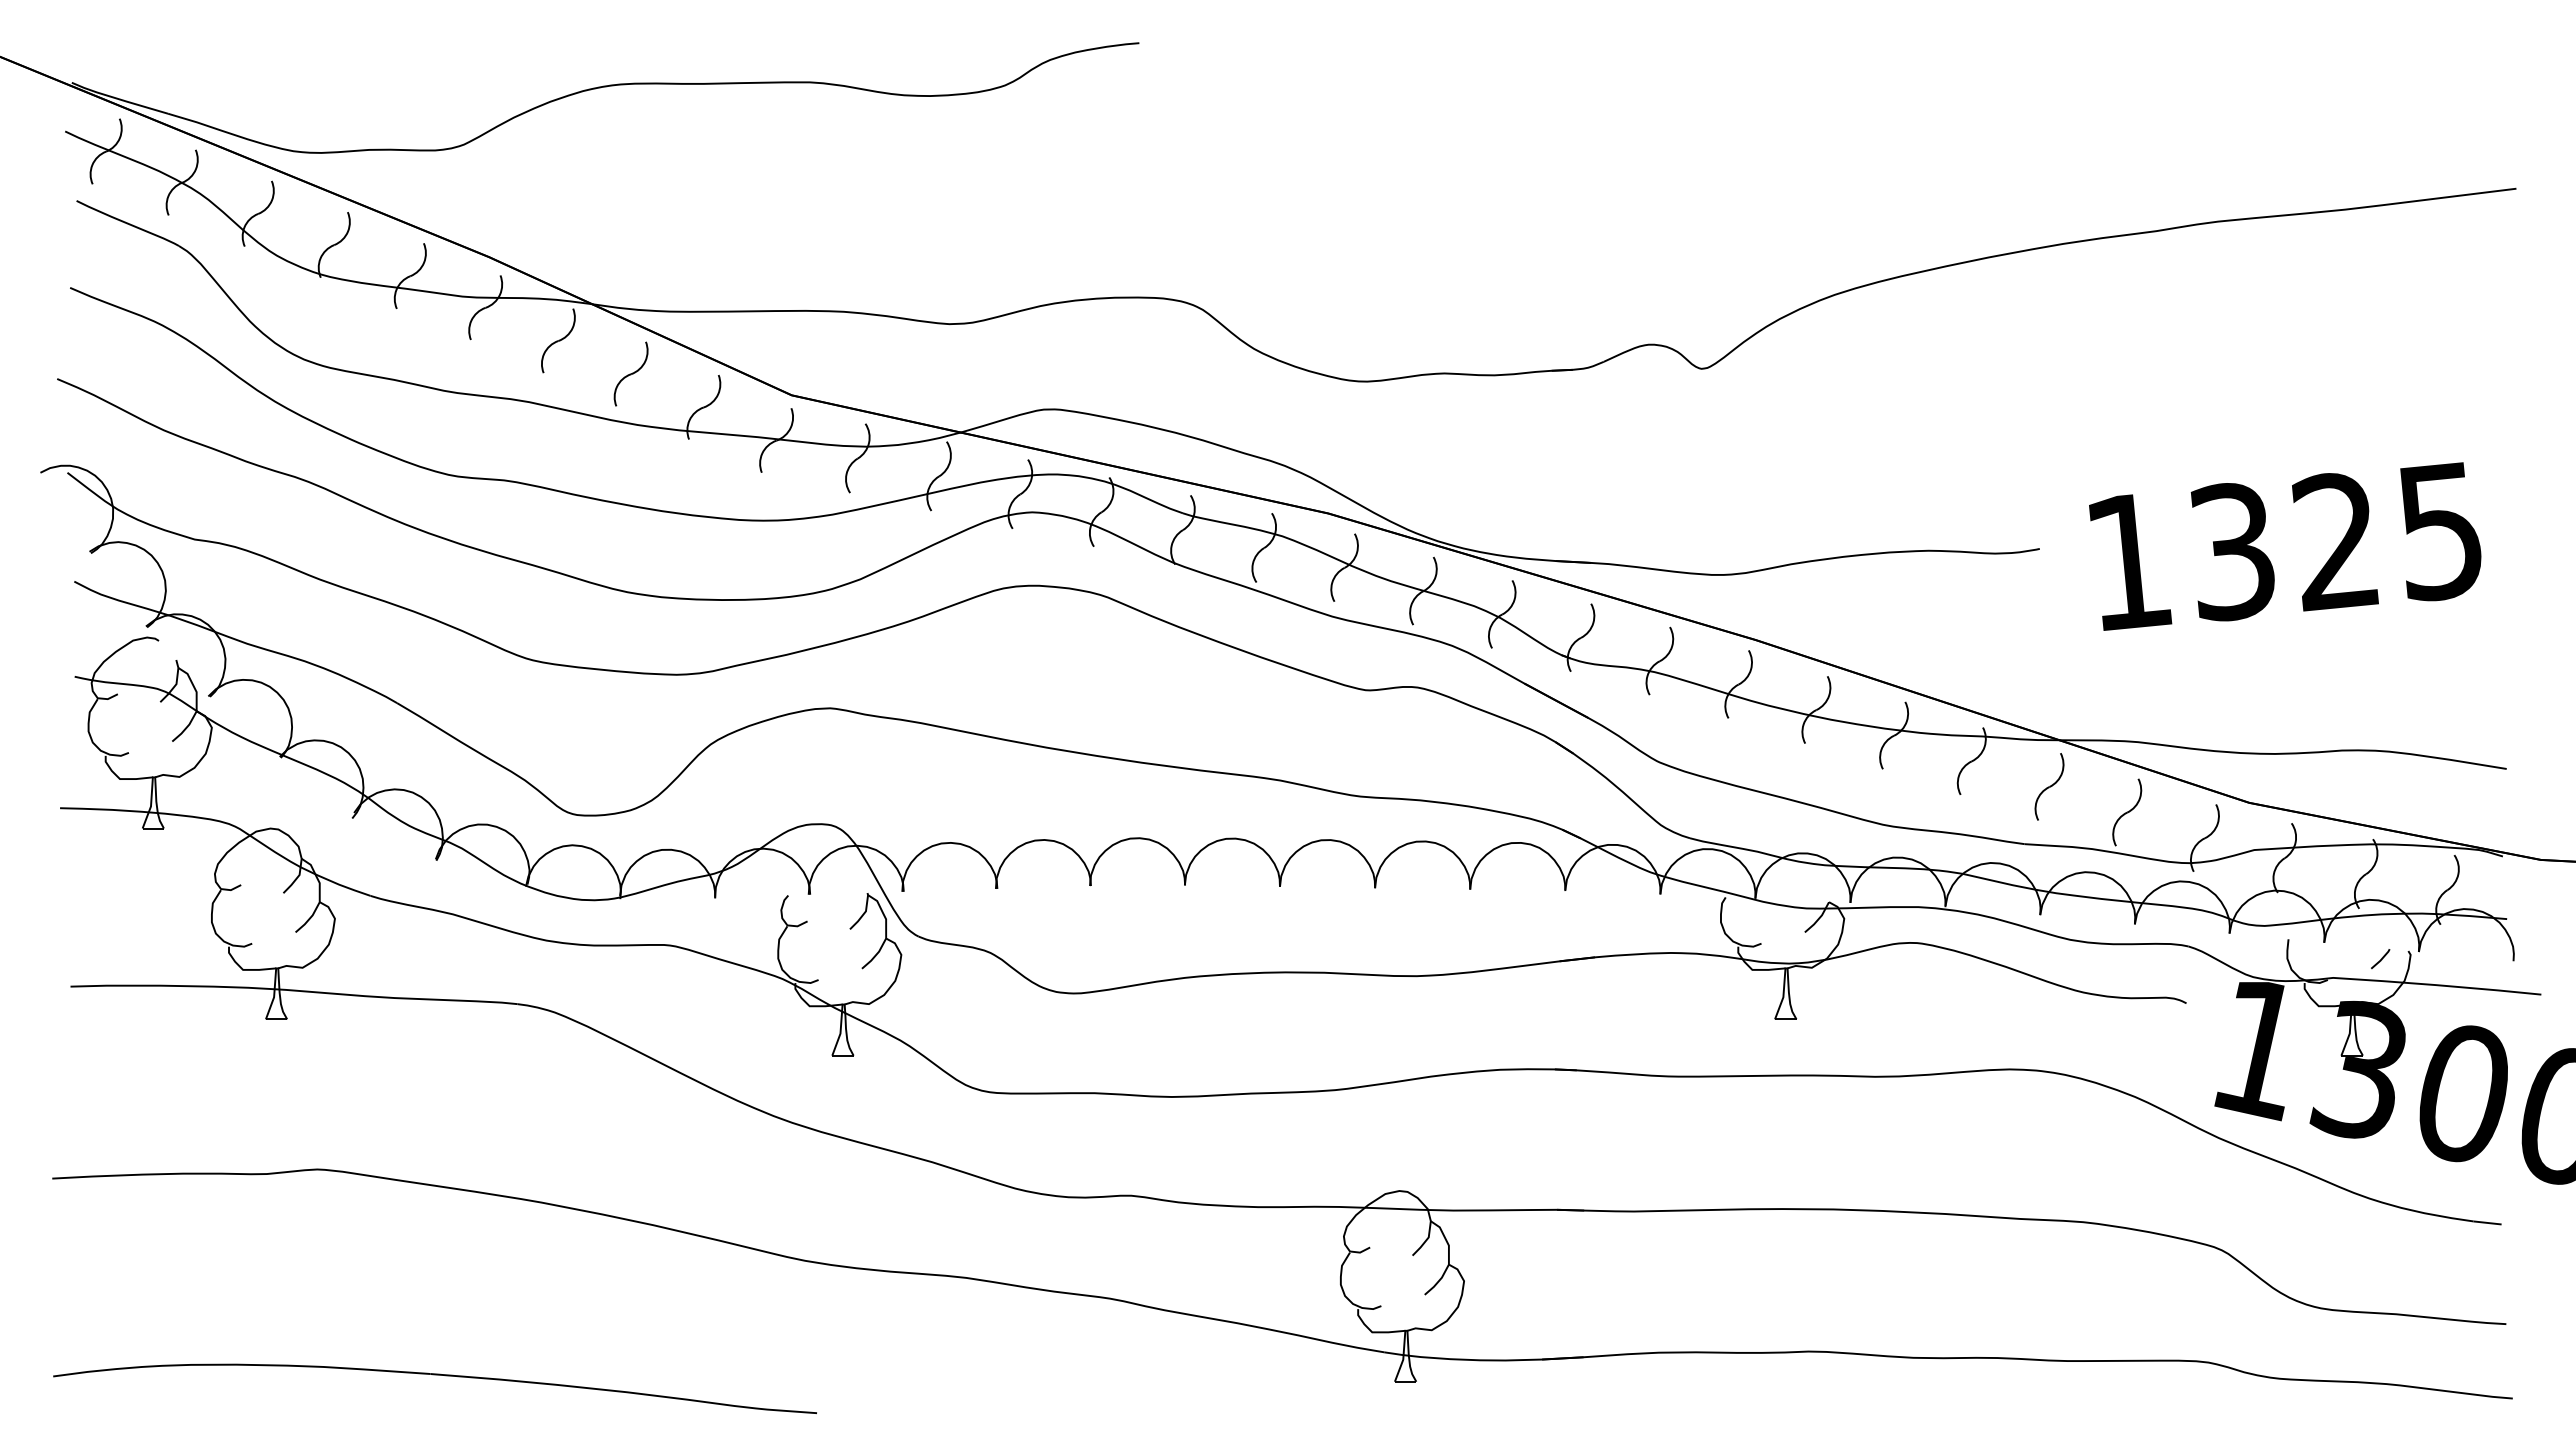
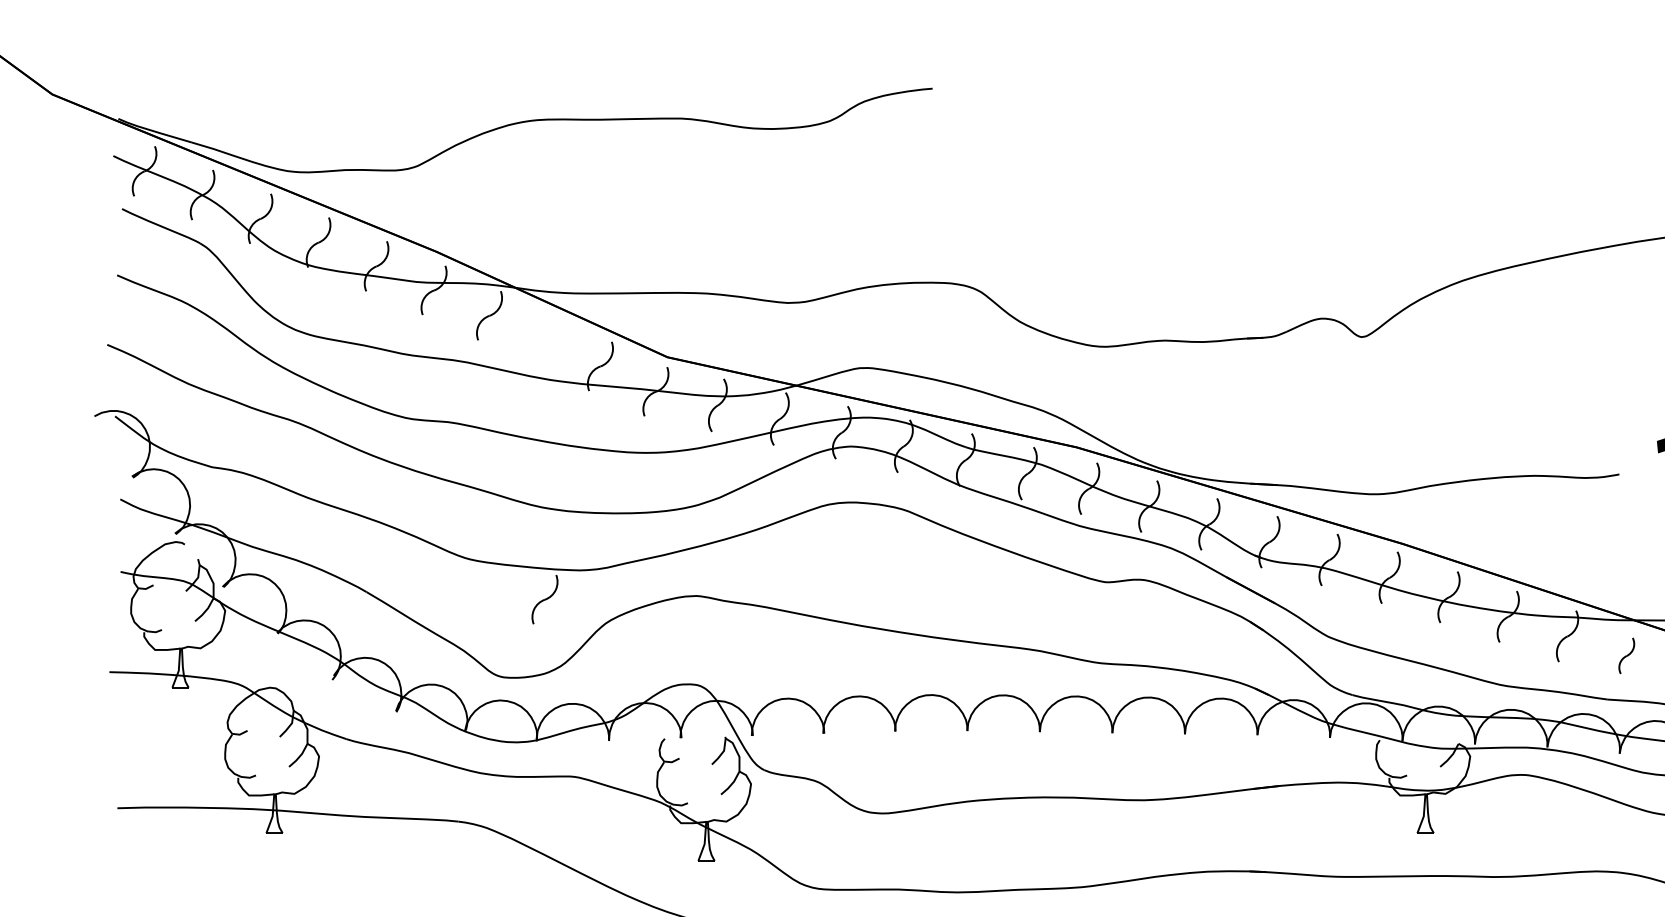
part: (630, 373) -> (544, 599), moved
part: (2049, 786) -> (1626, 655), size x0.7

